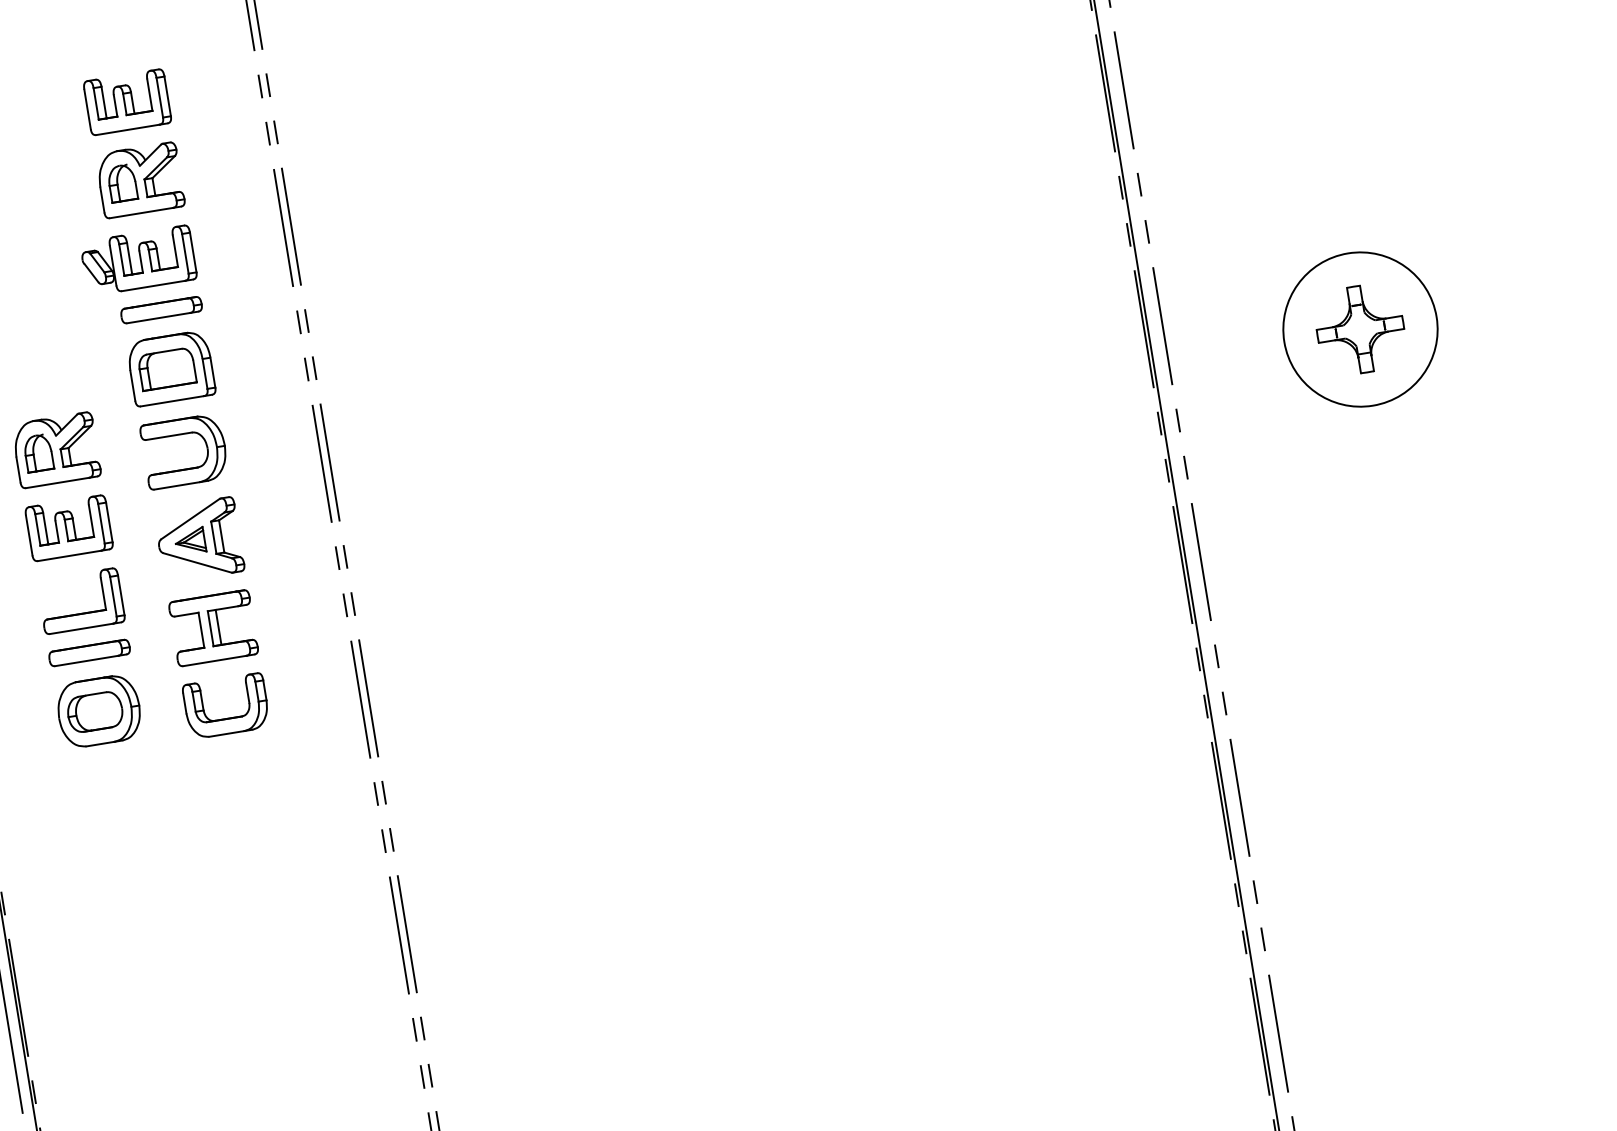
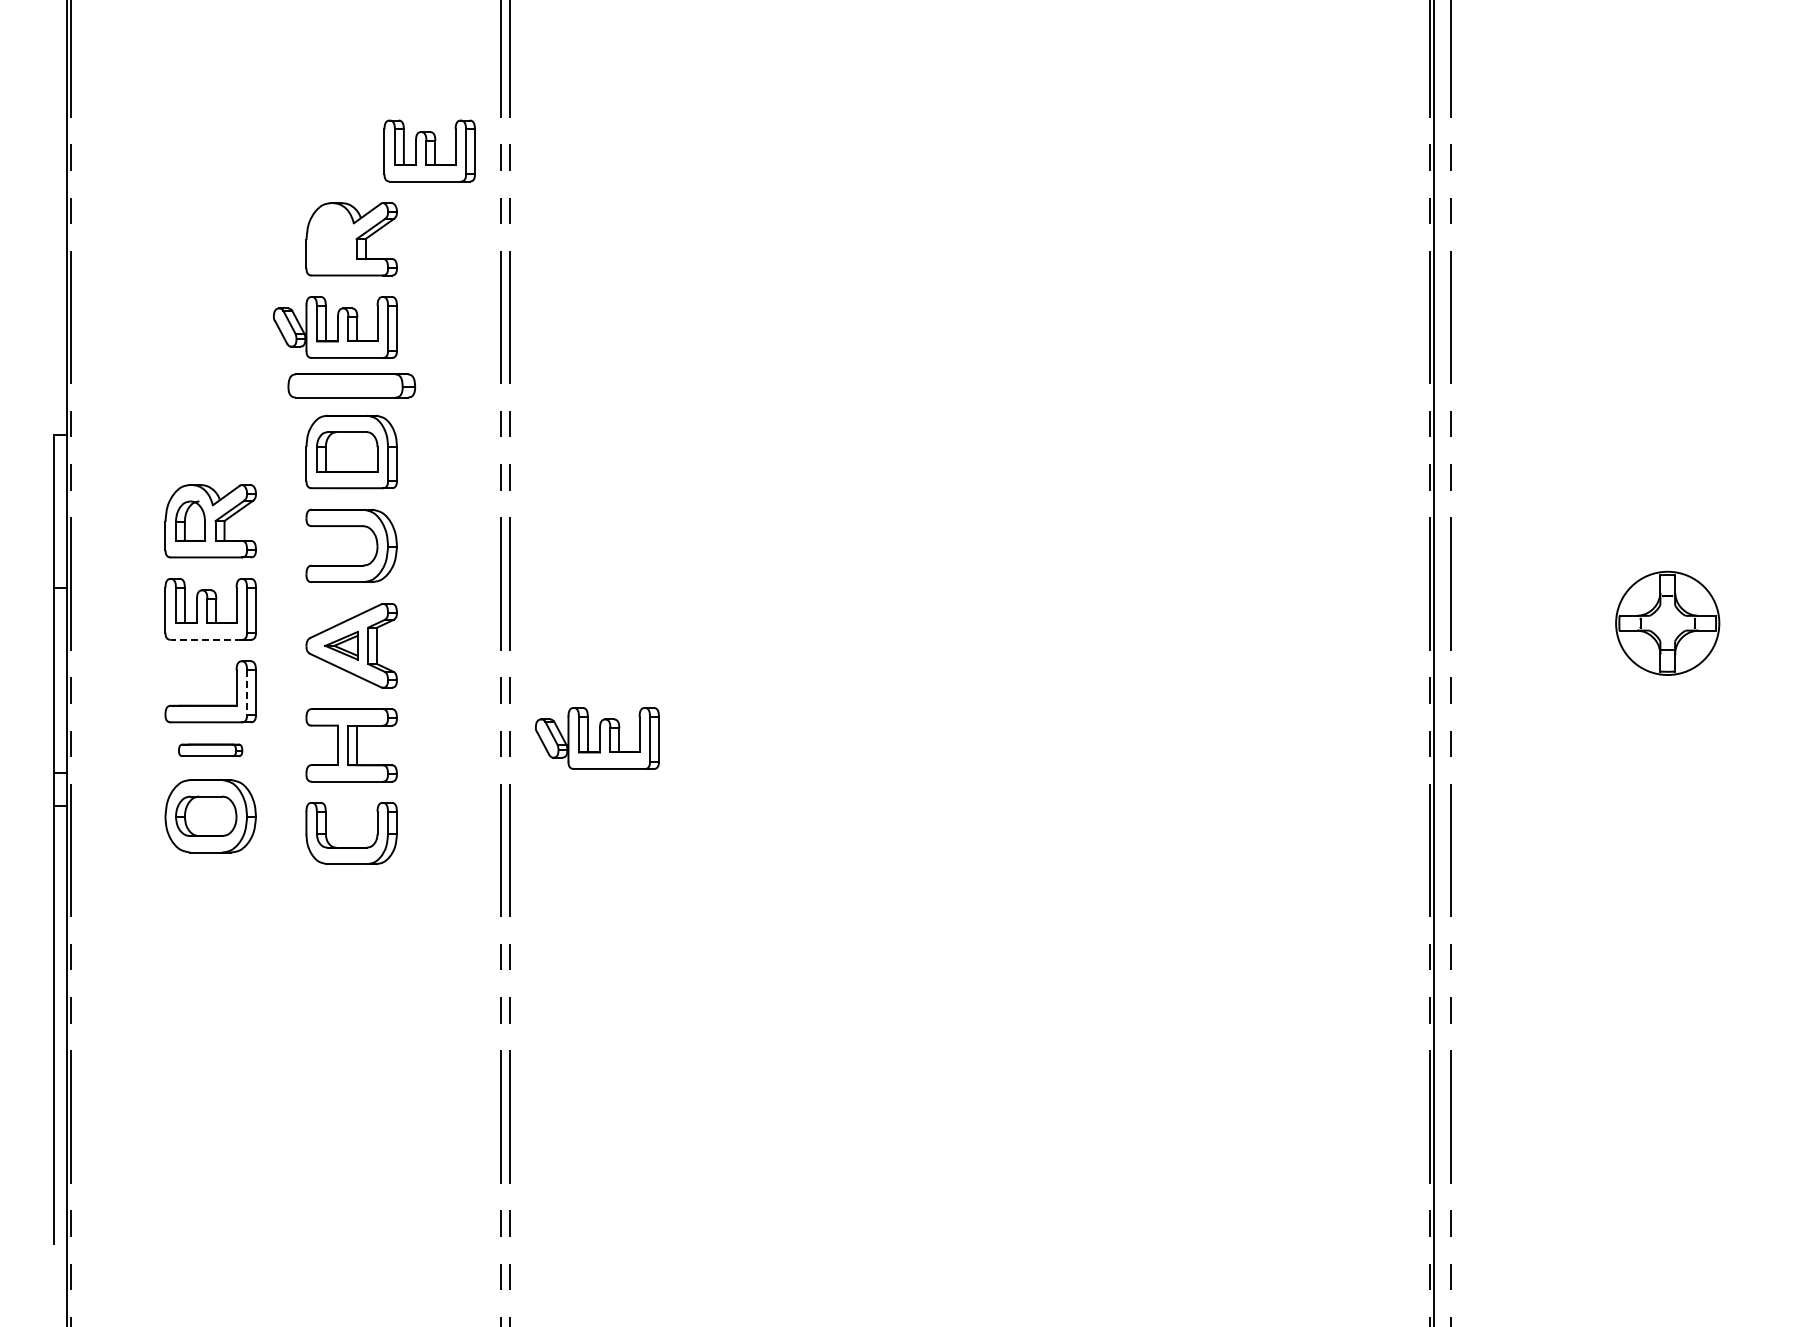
part: (127, 101) -> (429, 150), moved
part: (122, 182) -> (331, 238), removed
part: (161, 309) -> (351, 385), size x1.4
circle: (1360, 329) -> (1667, 623), size x0.6
line: (69, 555) -> (206, 639), solid -> dashed
part: (430, 586) -> (597, 738), added
line: (113, 597) -> (247, 693), solid -> dashed
part: (89, 653) -> (210, 750), size x0.7

